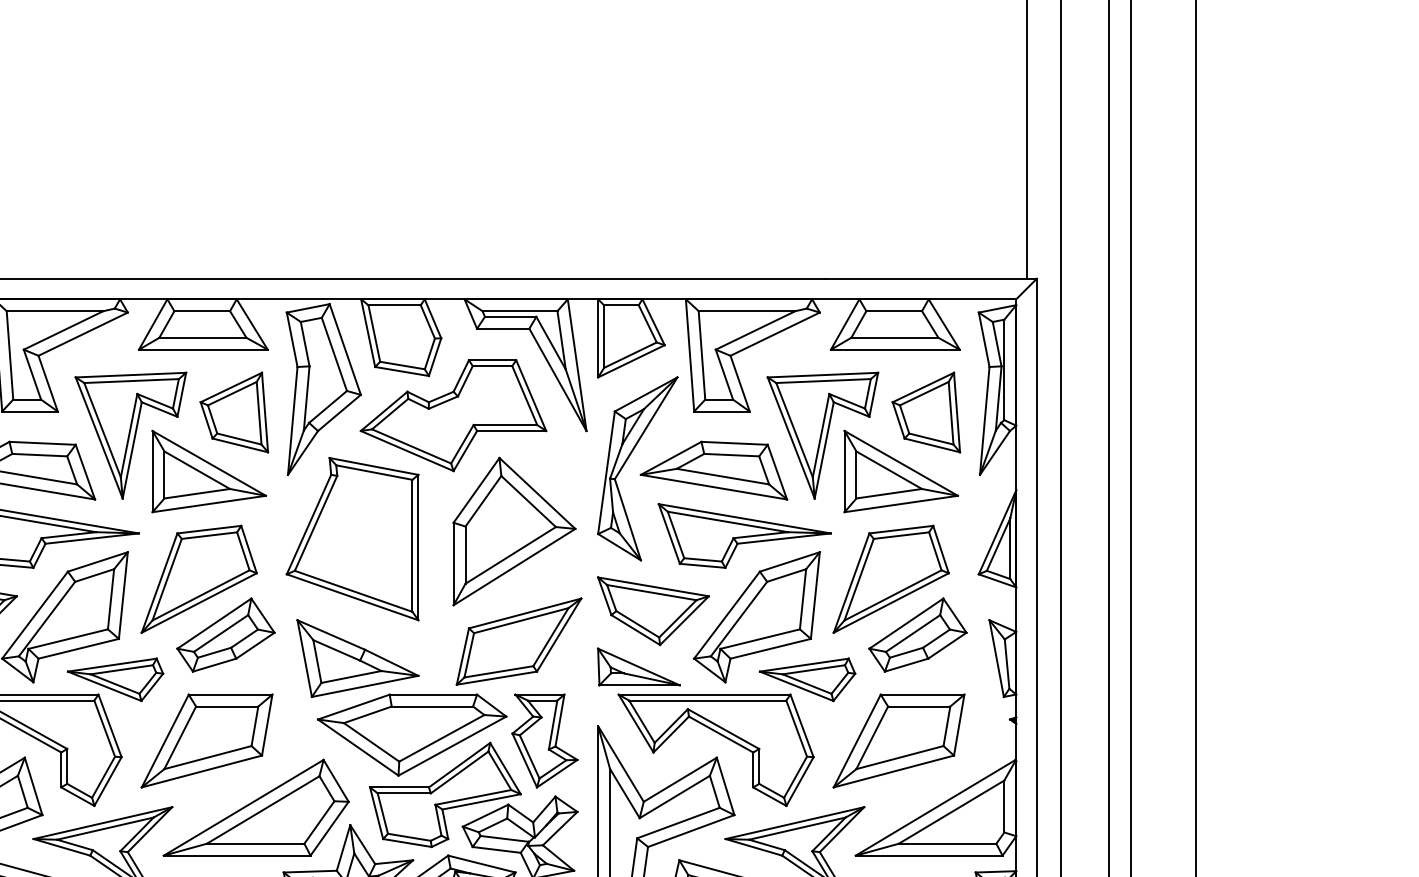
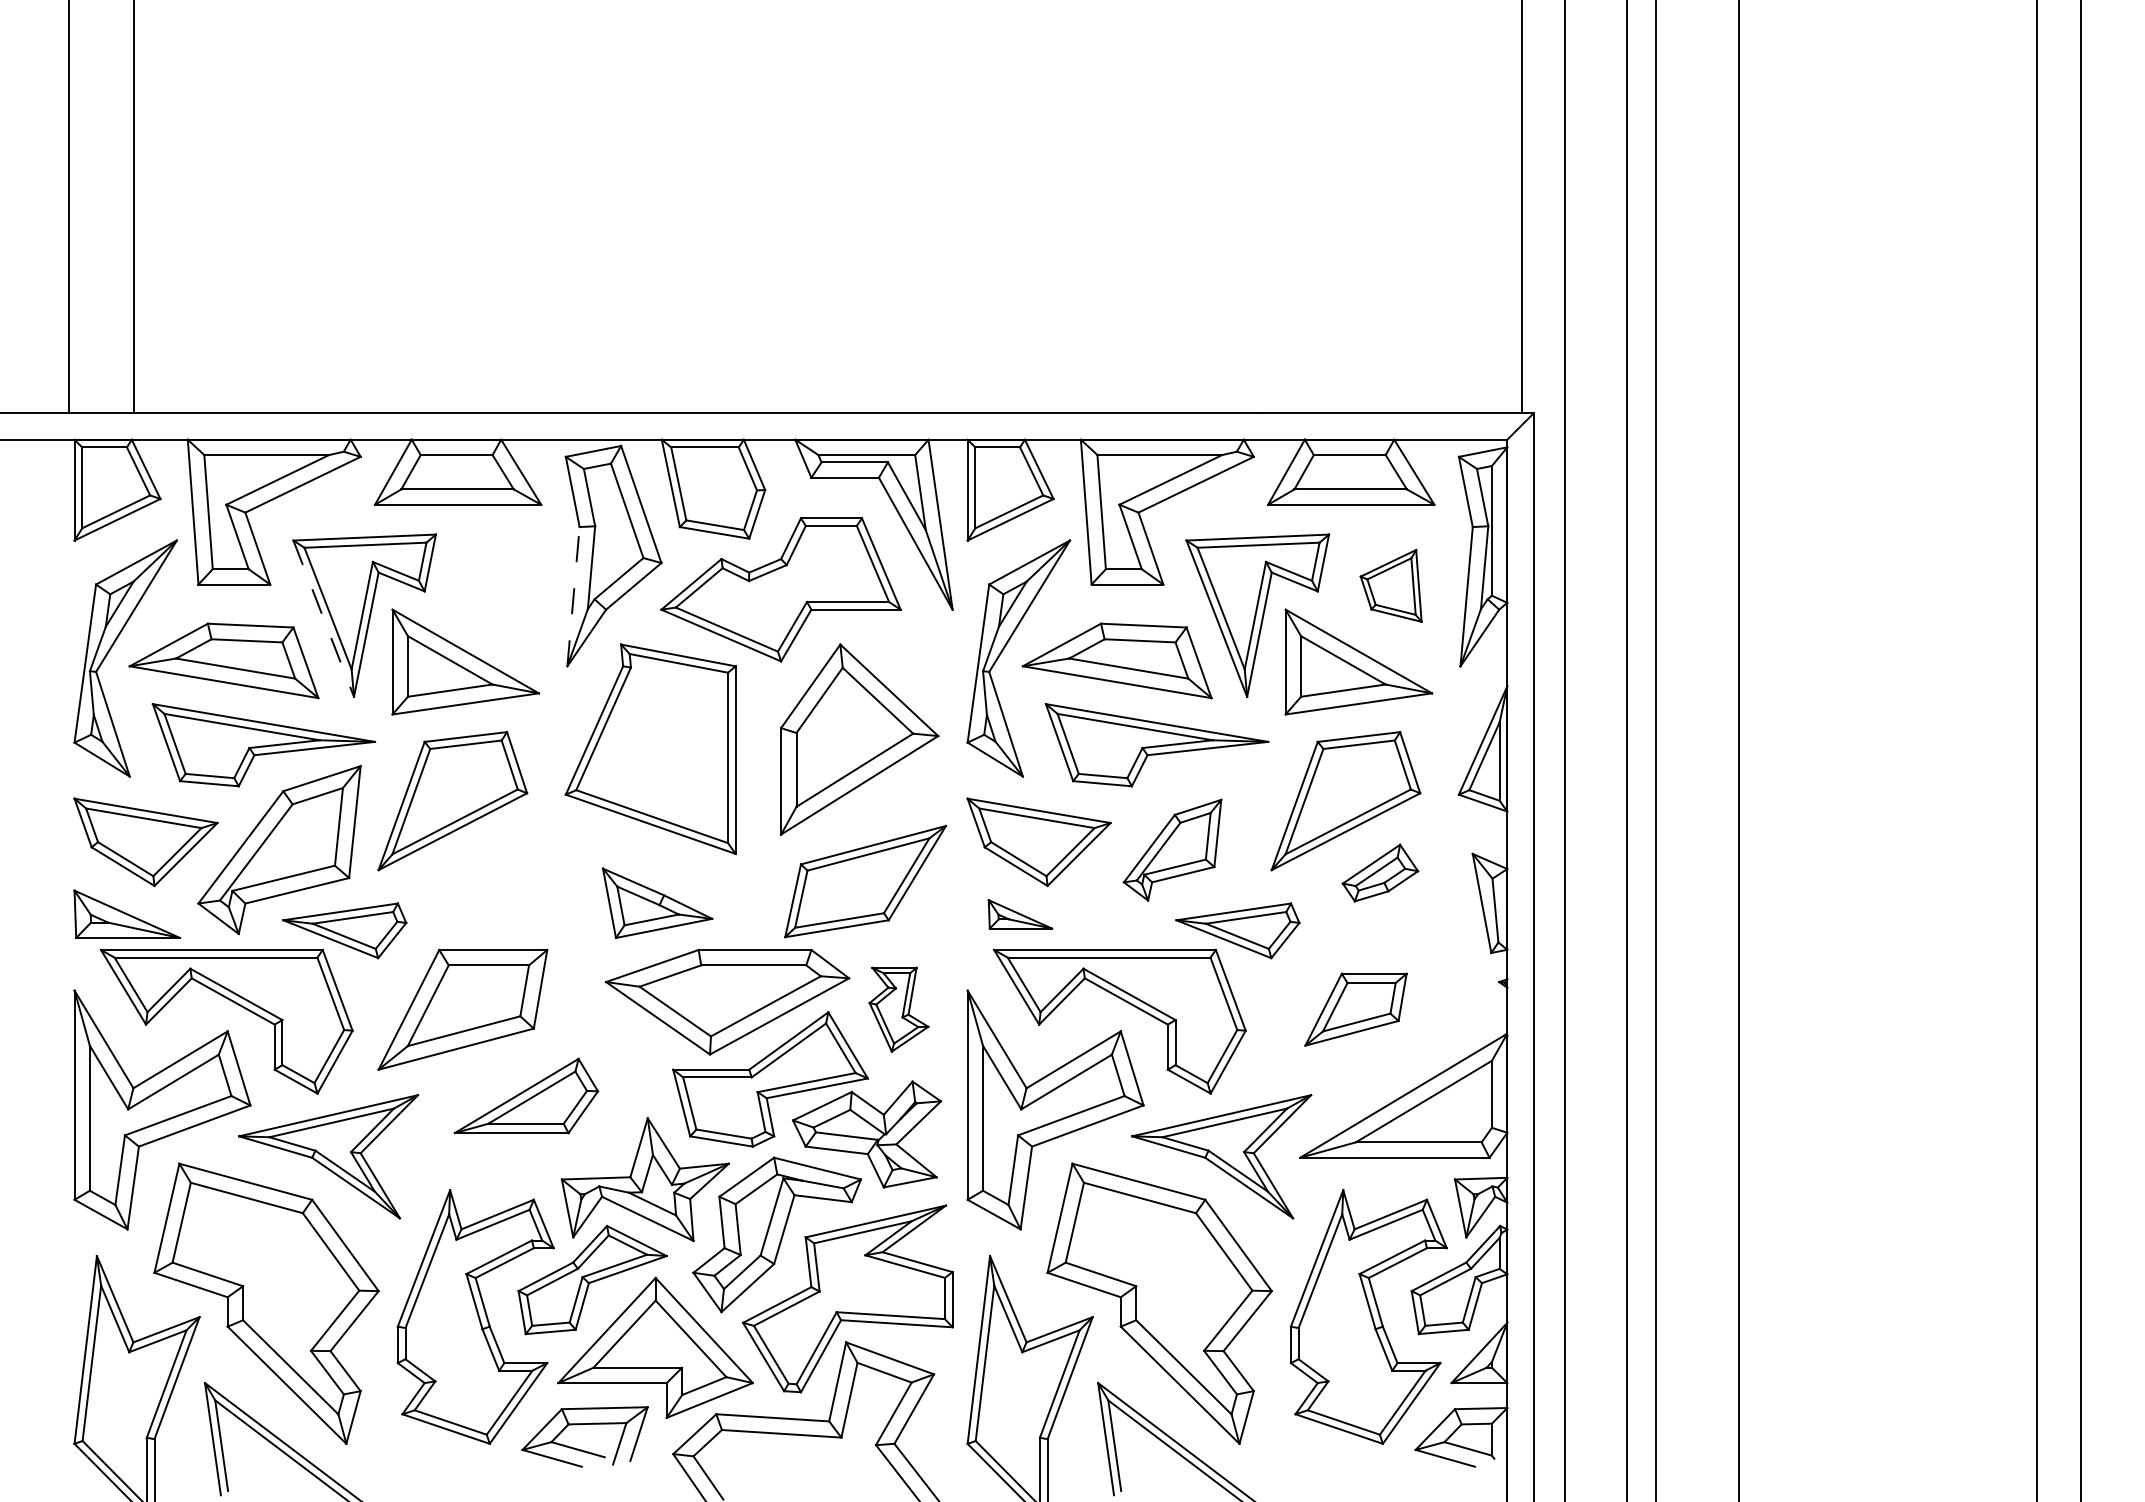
part: (233, 412) -> (497, 585), removed
part: (925, 412) -> (1390, 585), size x0.7
line: (292, 420) -> (573, 596), solid -> dashed
line: (99, 437) -> (323, 618), solid -> dashed
part: (756, 617) -> (1172, 850), size x0.6
part: (226, 634) -> (487, 872), removed
part: (918, 634) -> (1380, 872), size x0.6
part: (357, 657) -> (657, 902), size x0.7
part: (639, 667) -> (1020, 914), size x0.6
part: (544, 740) -> (898, 1009), size x0.7
part: (898, 740) -> (1355, 1009), size x0.6
part: (256, 807) -> (526, 1095), size x0.6

